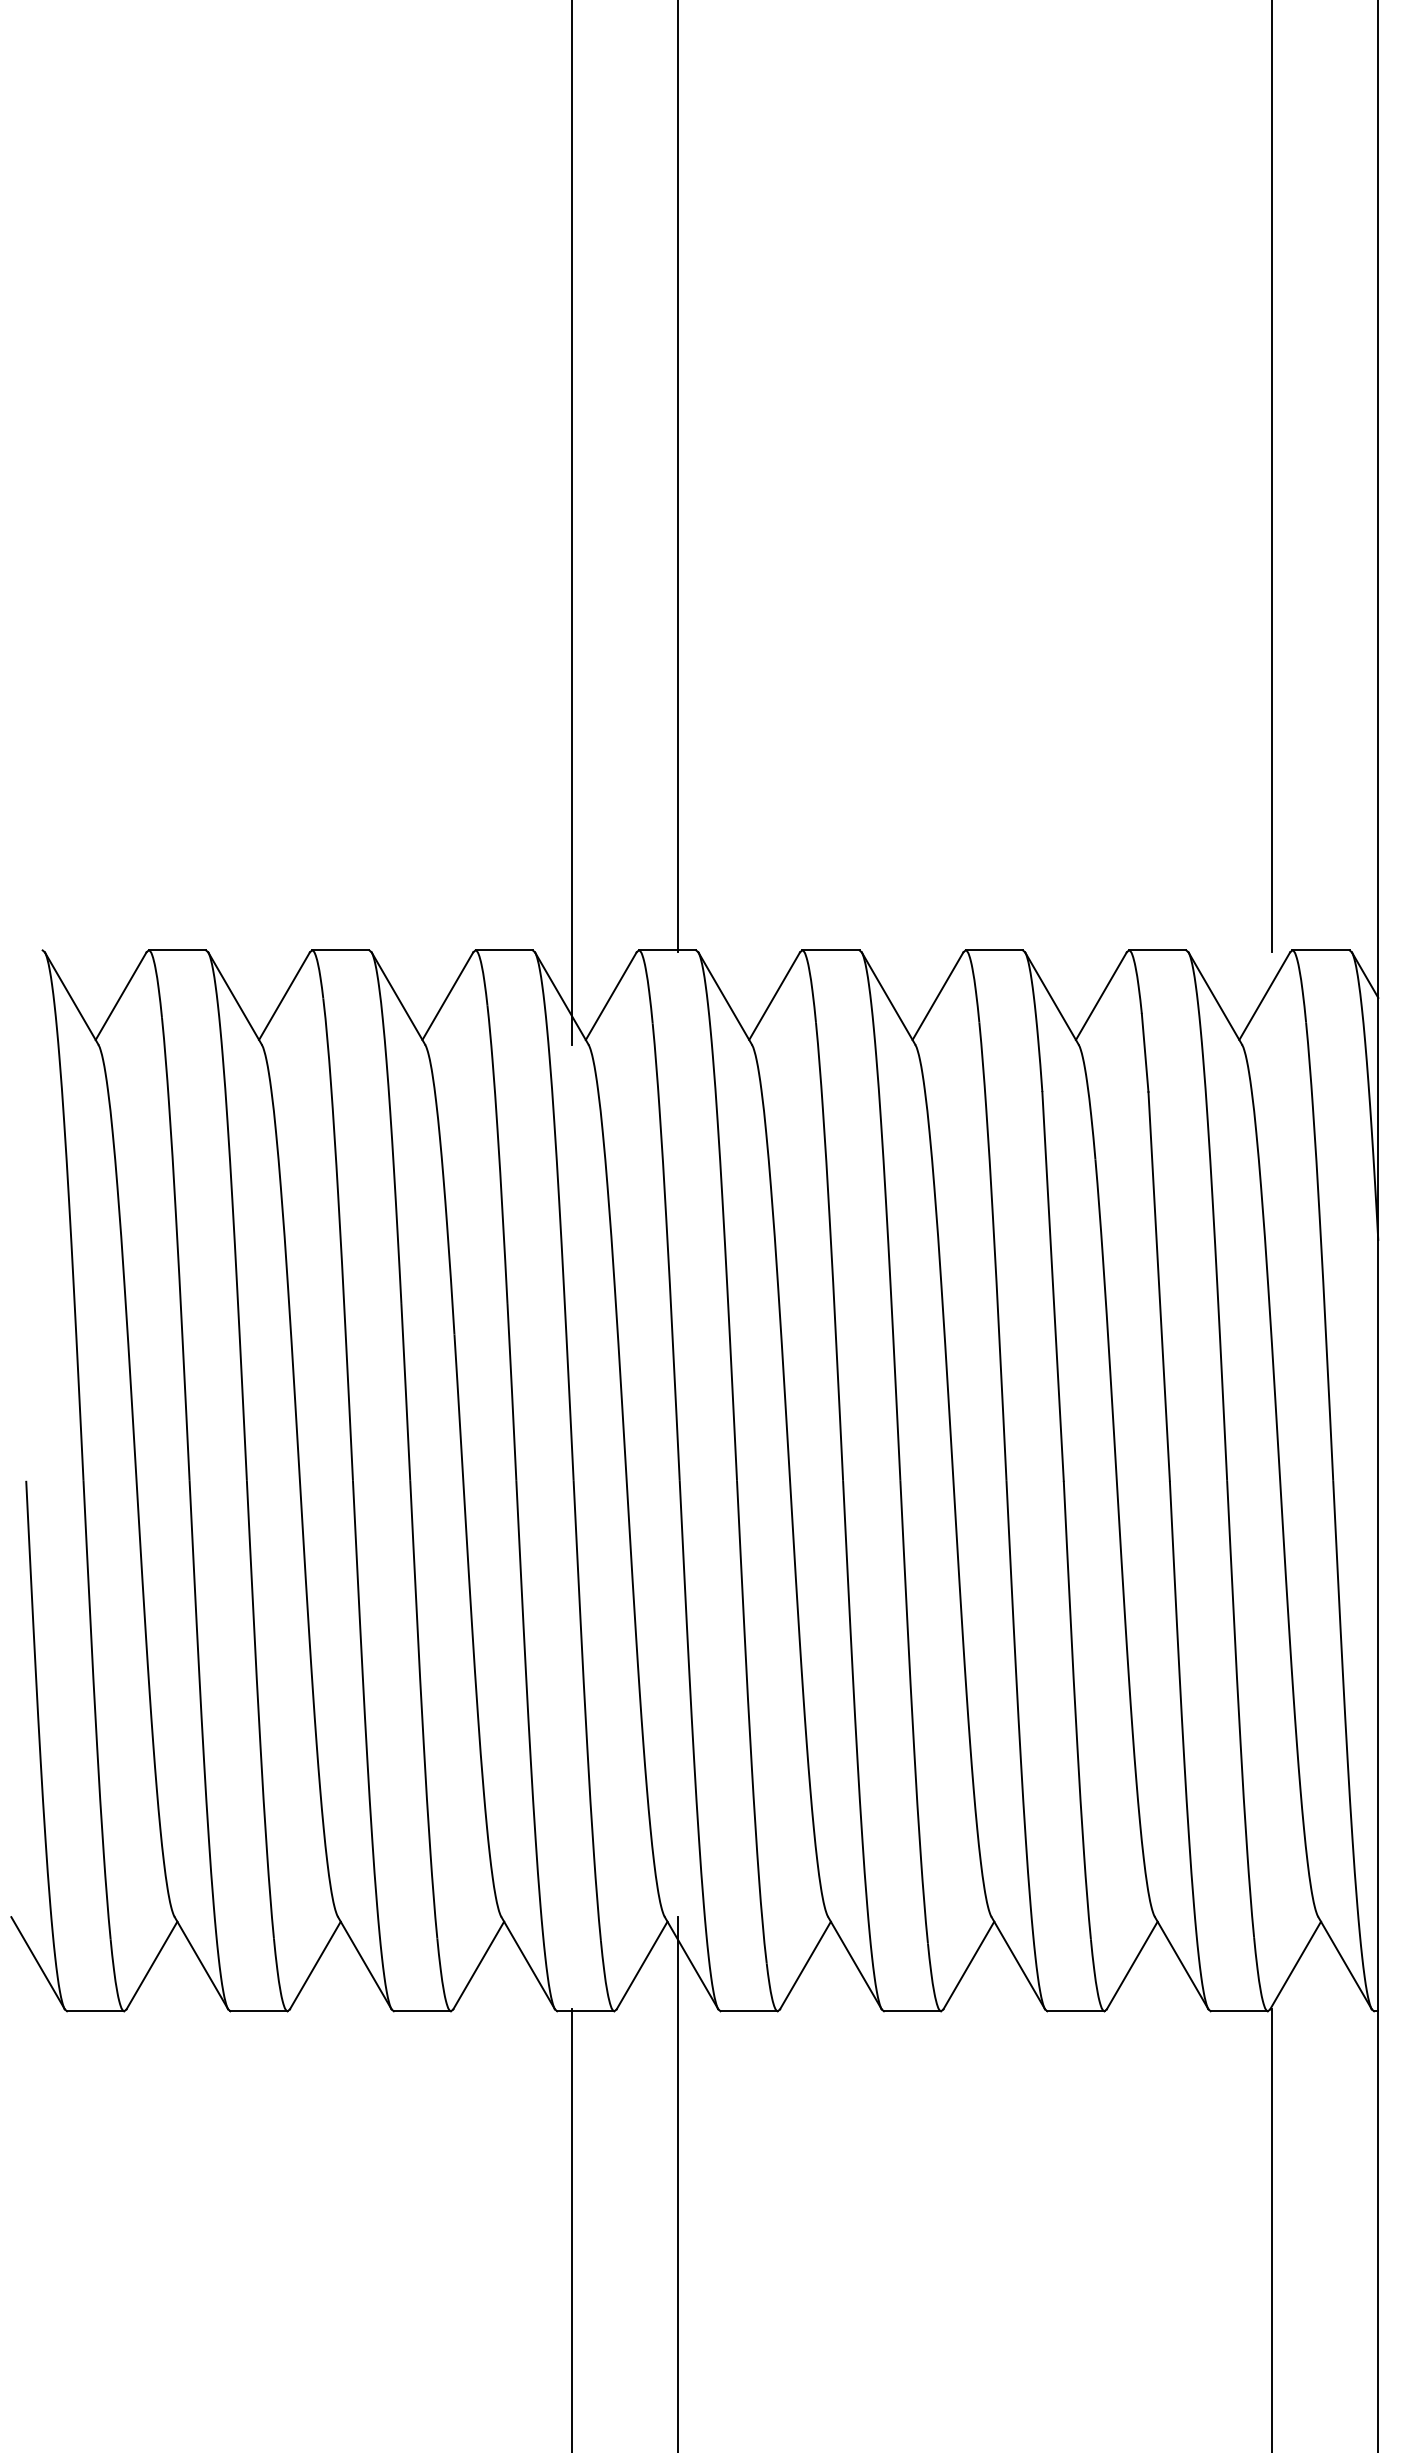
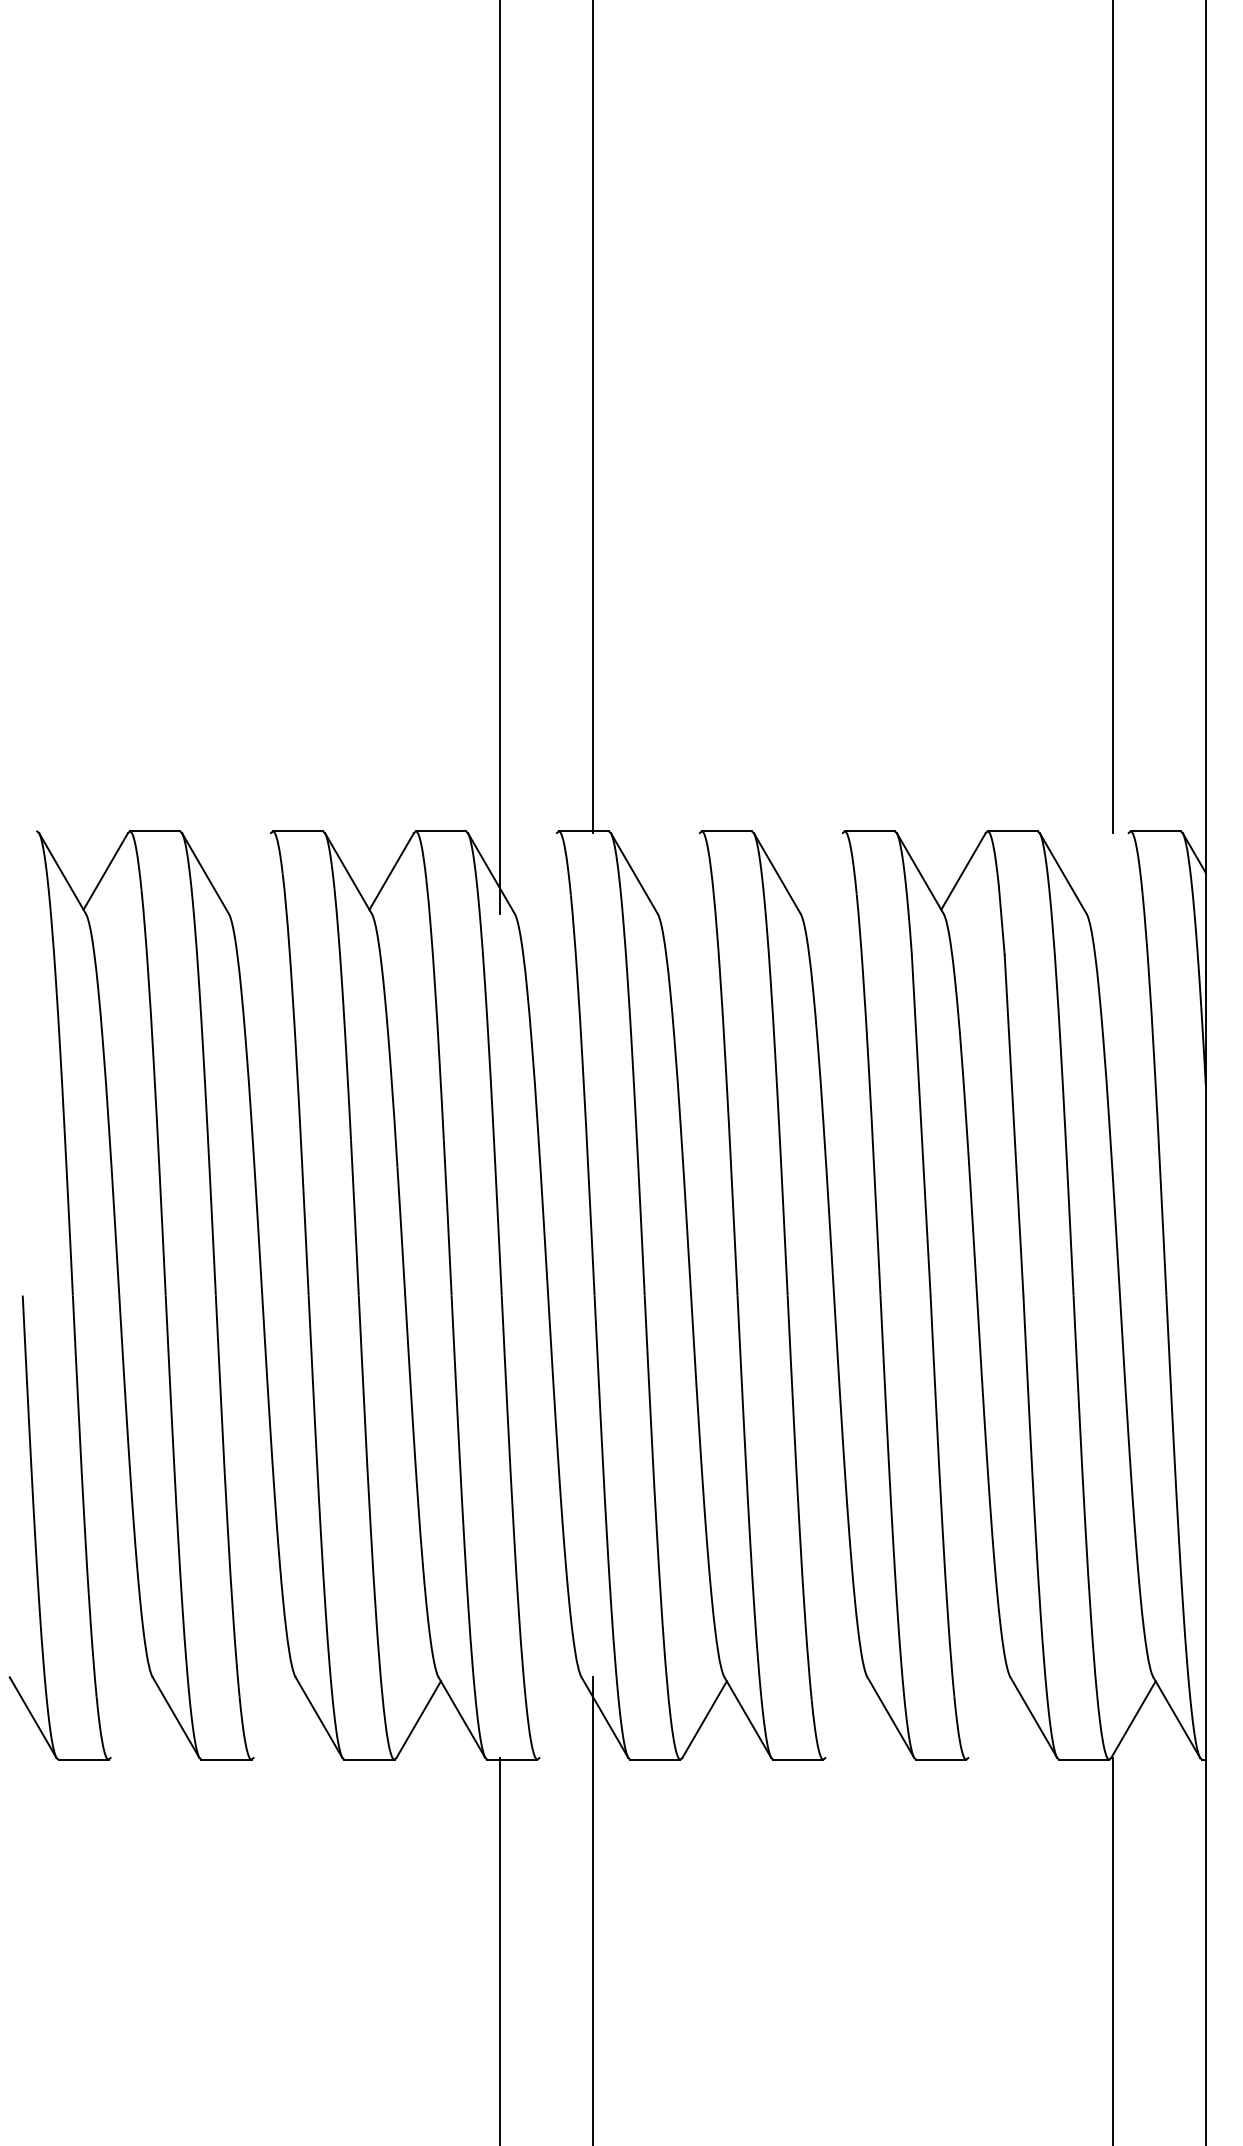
line: (284, 995) -> (248, 870), removed
line: (610, 995) -> (534, 870), removed
line: (774, 995) -> (677, 870), removed
line: (937, 995) -> (820, 870), removed
line: (1264, 995) -> (1106, 870), removed
line: (151, 1965) -> (132, 1719), removed
line: (314, 1965) -> (275, 1719), removed
line: (641, 1965) -> (561, 1719), removed
line: (968, 1965) -> (847, 1719), removed
line: (1131, 1965) -> (989, 1719), removed

